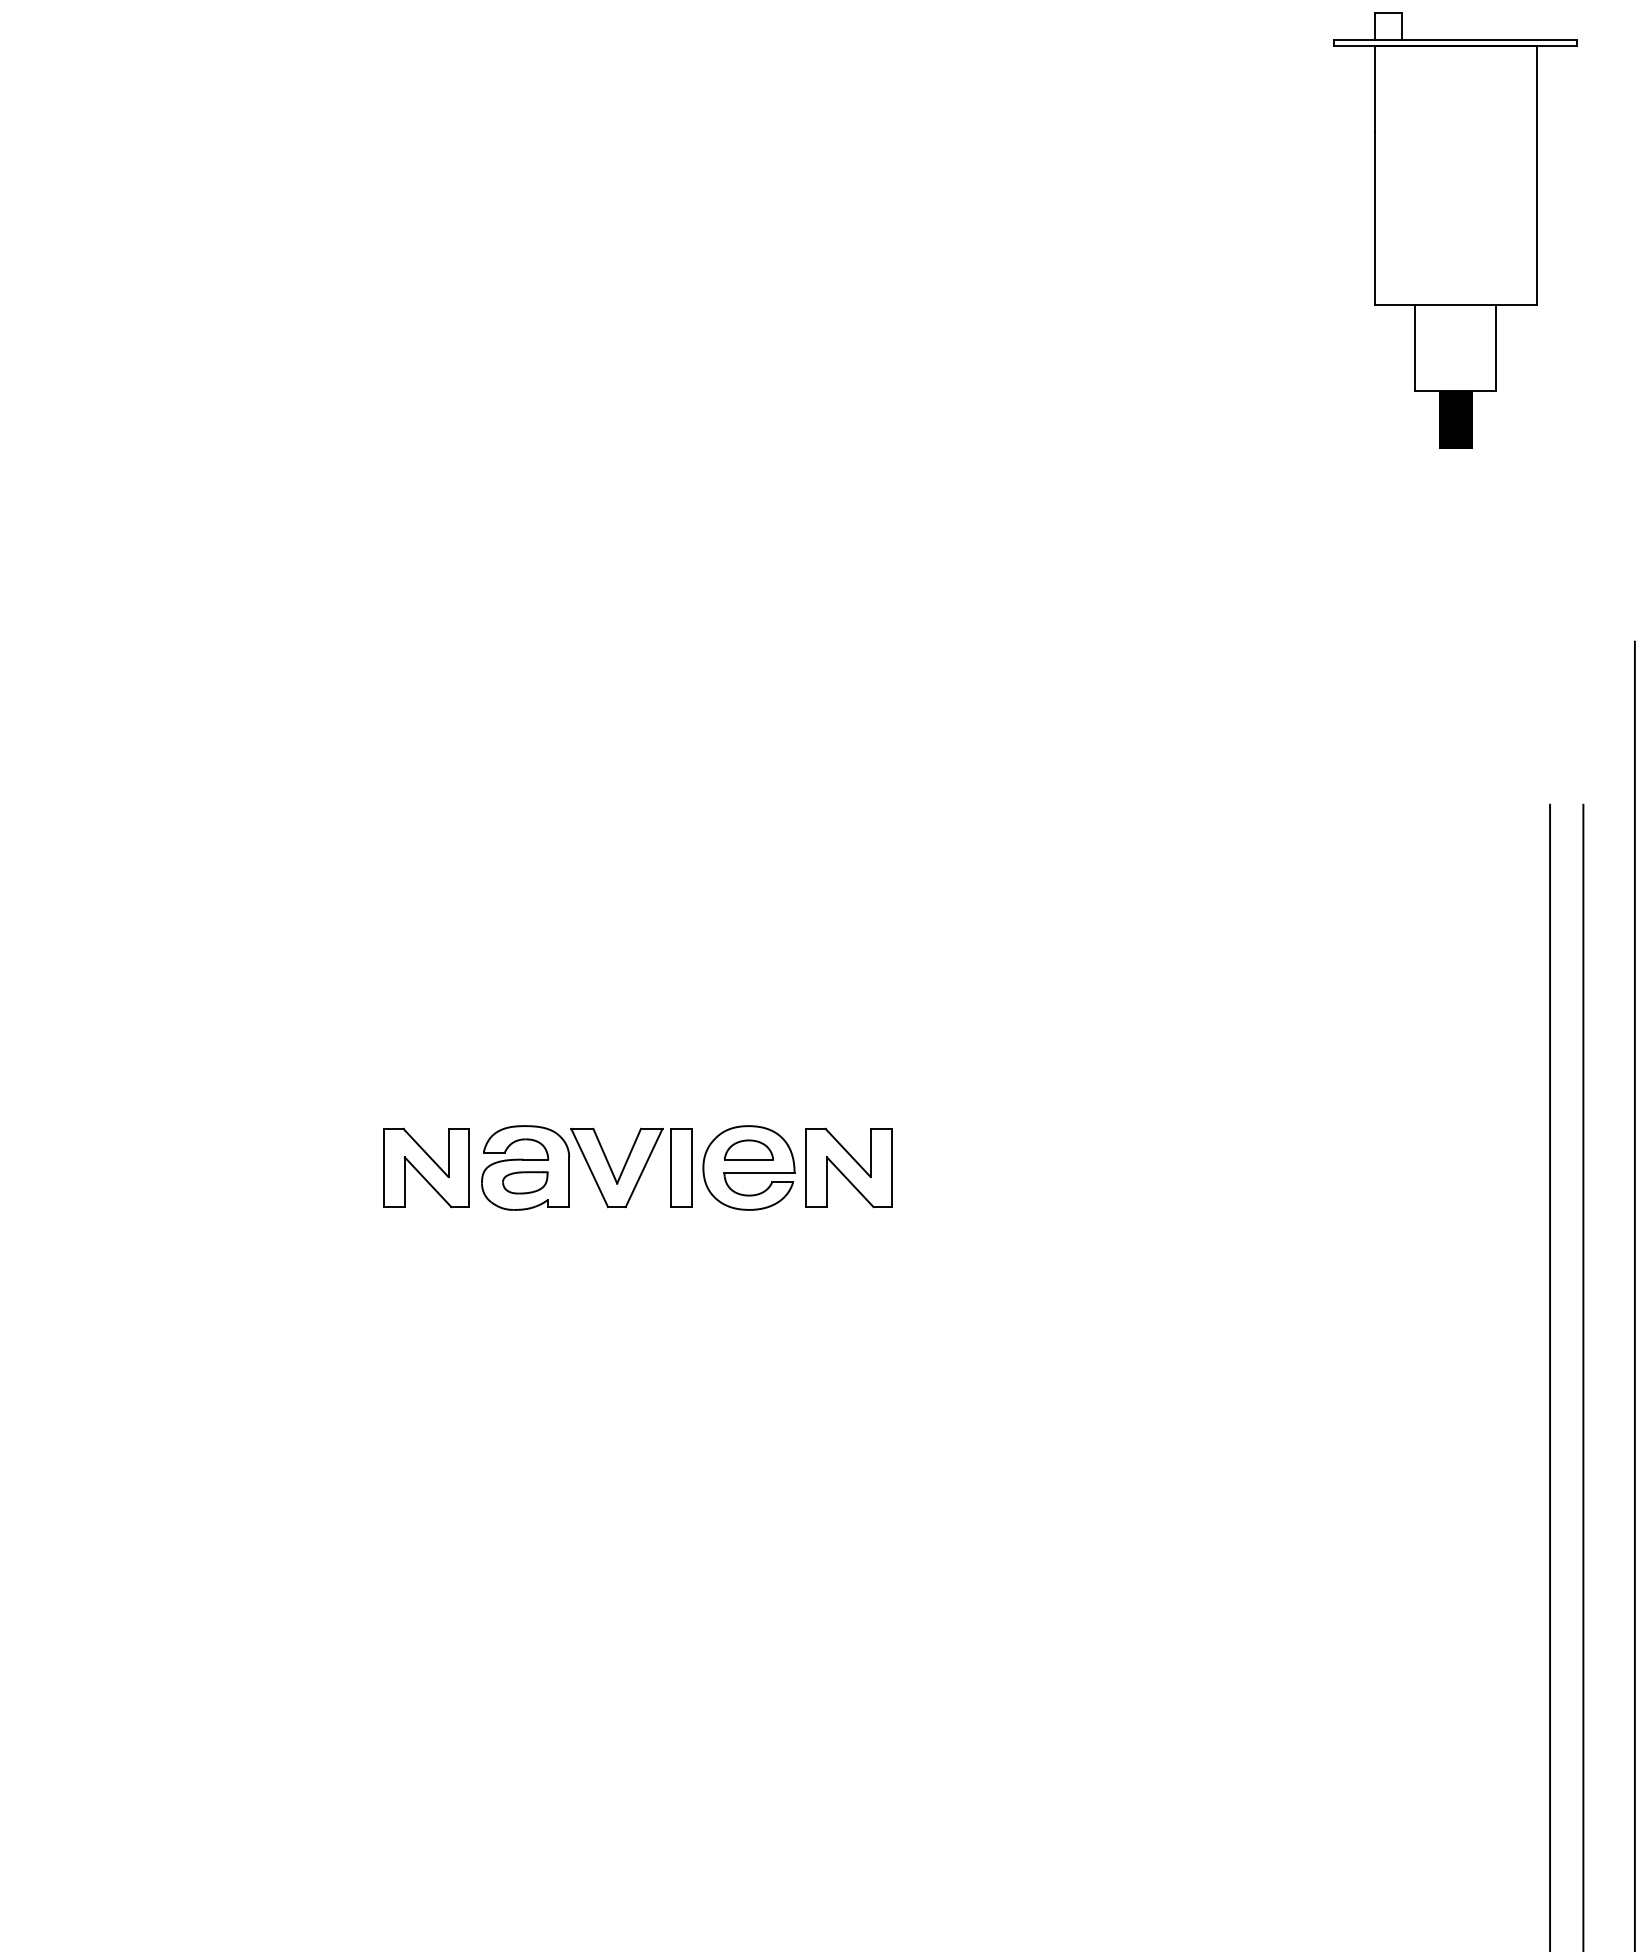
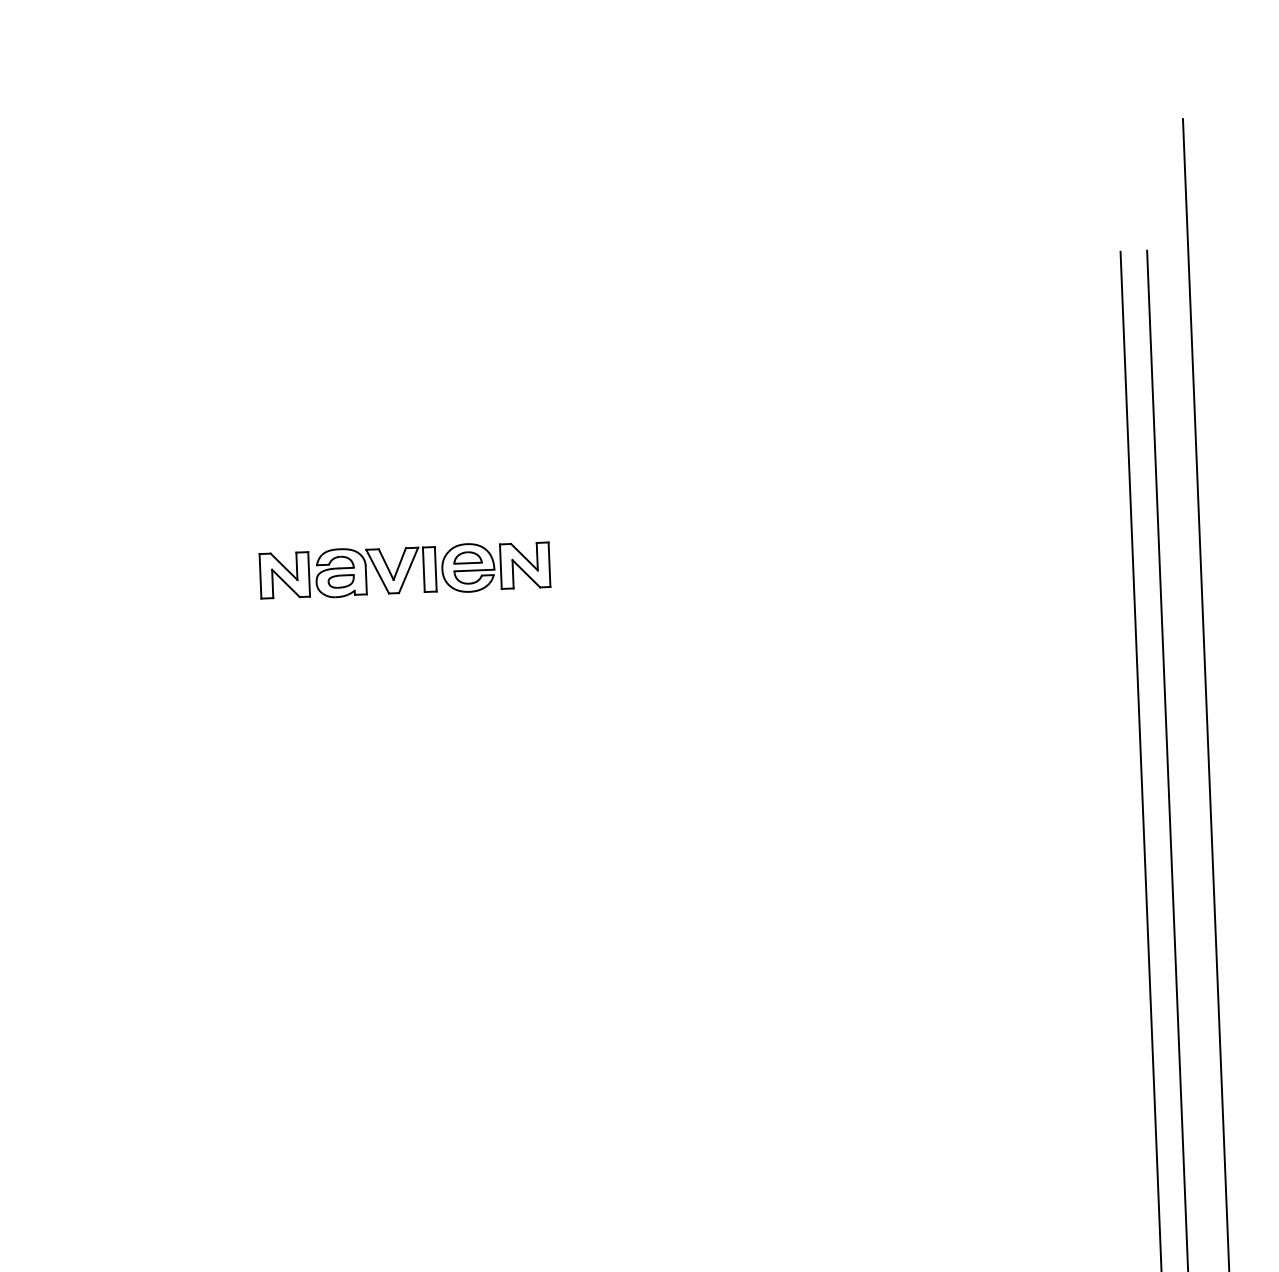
part: (637, 1167) -> (404, 570), size x0.71

